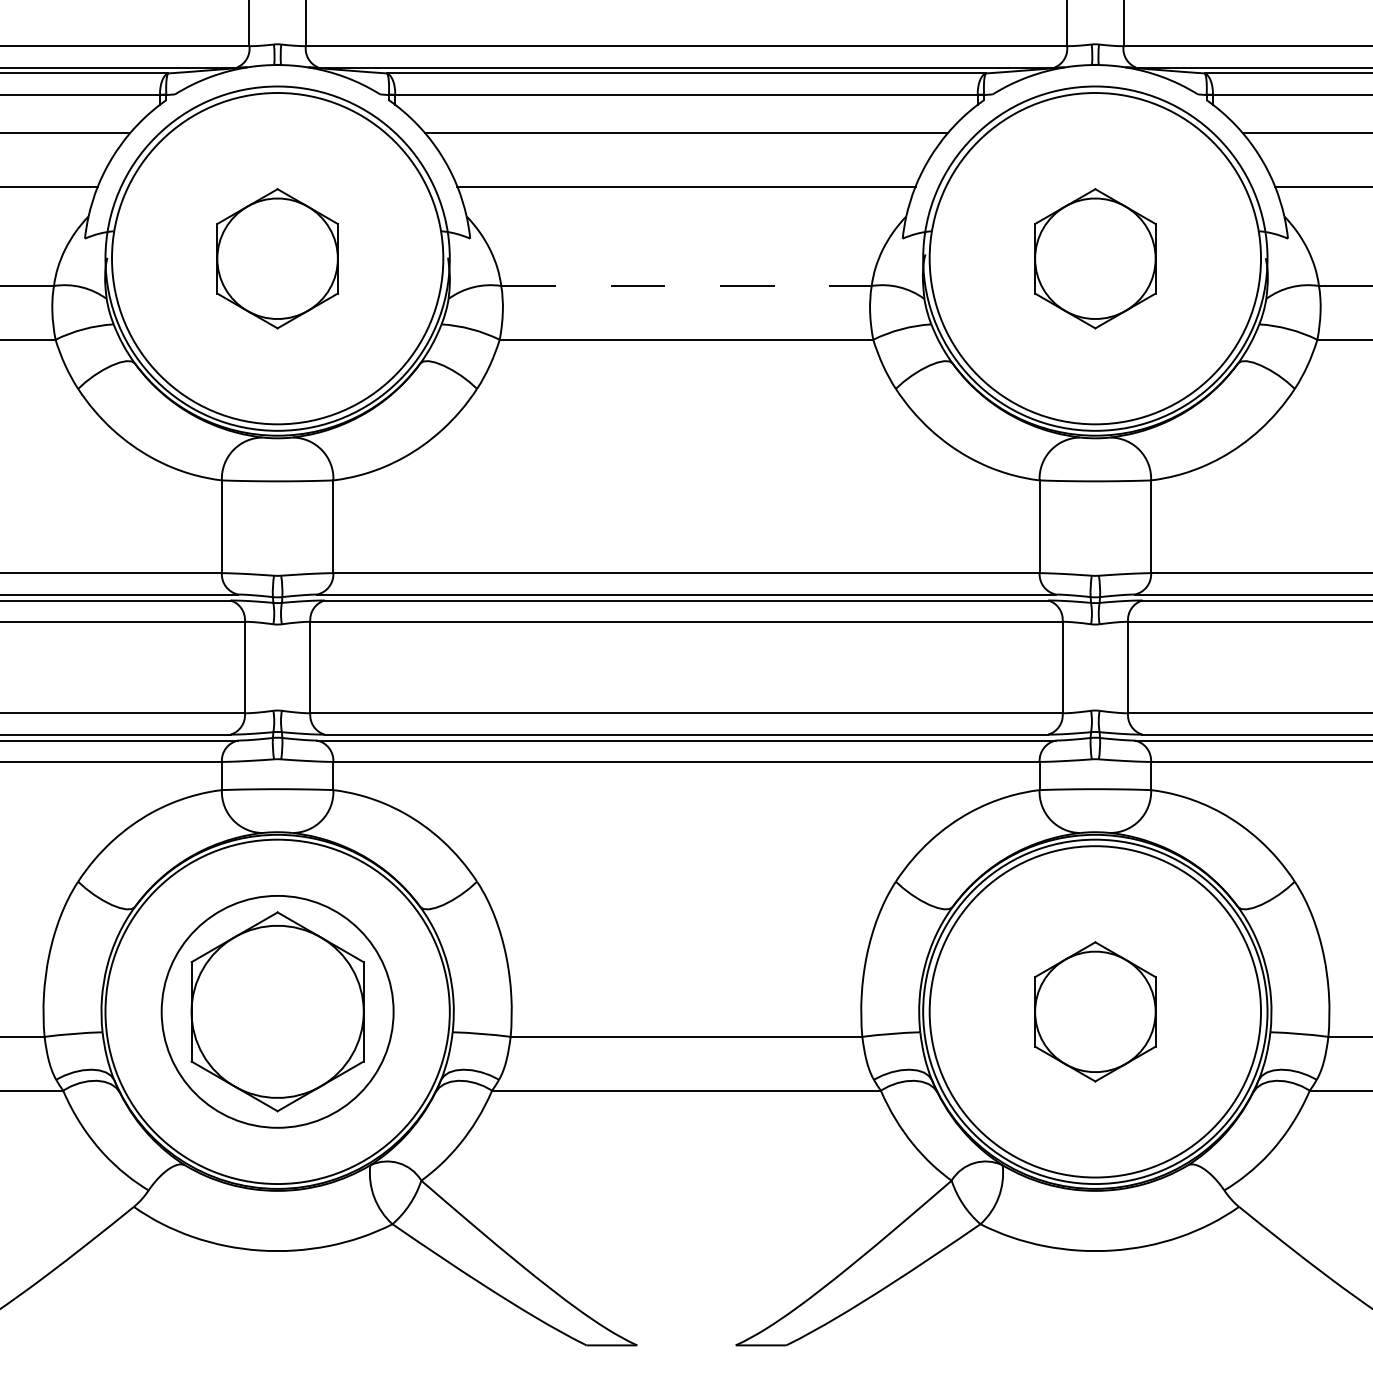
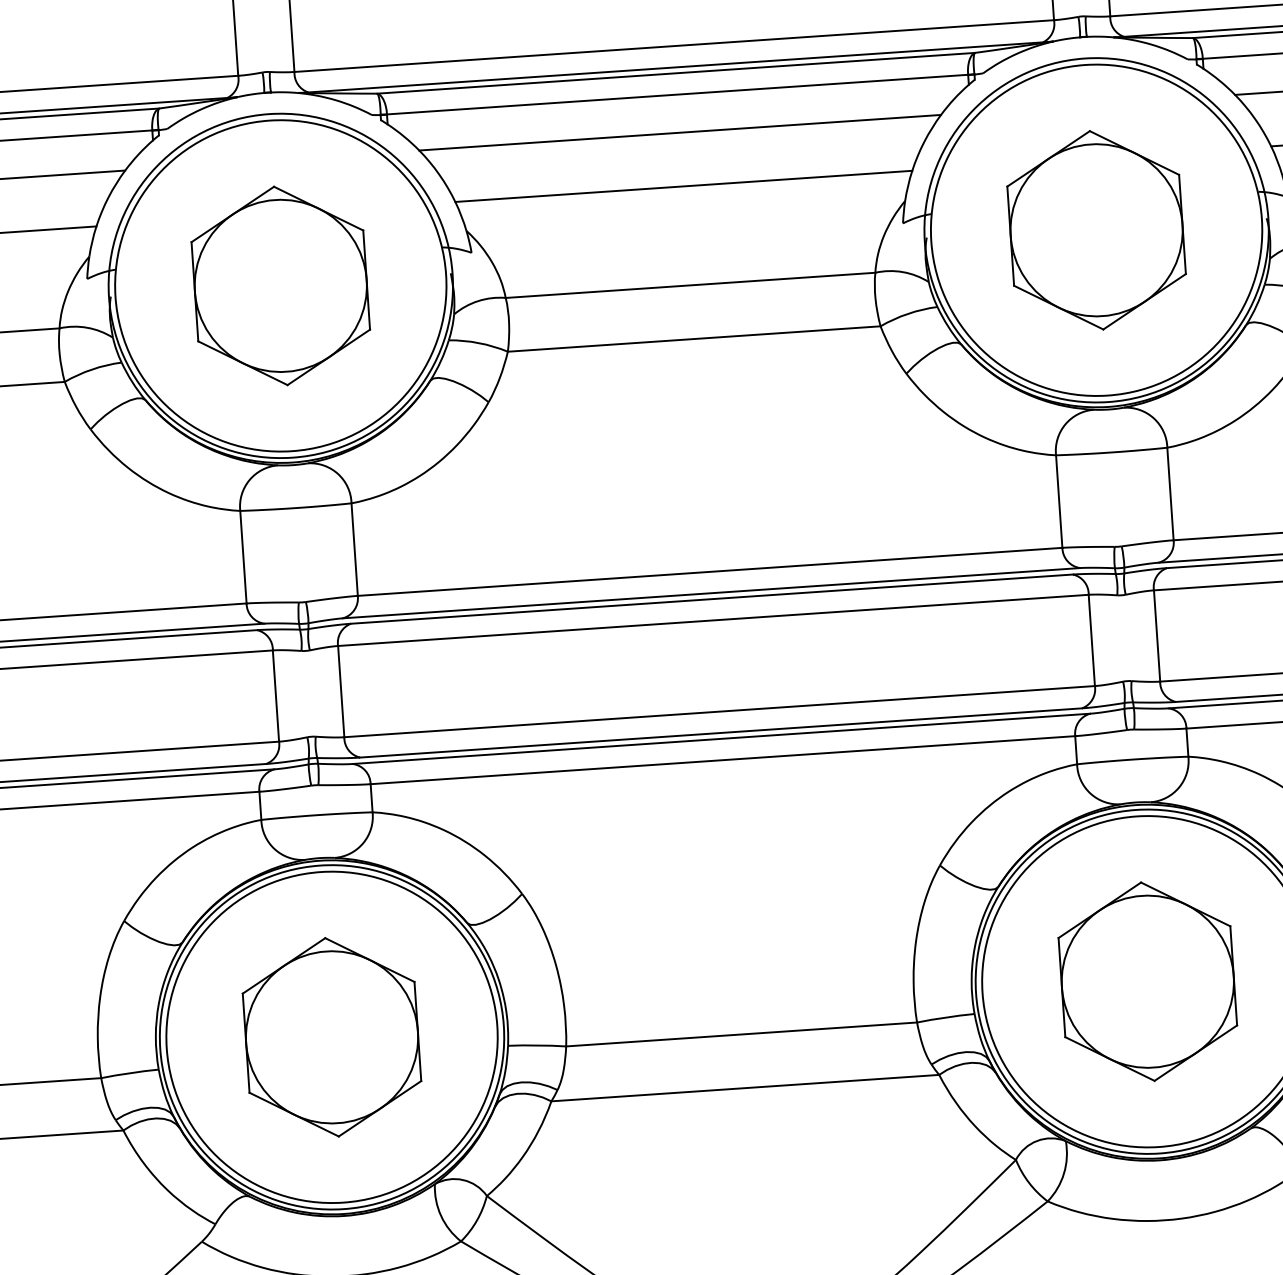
part: (277, 258) -> (280, 285), size x1.43
part: (1095, 258) -> (1096, 230), size x1.43
line: (686, 286) -> (690, 285), dashed -> solid
circle: (277, 1011) -> (331, 1037), size x1.43
part: (1095, 1011) -> (1147, 981), size x1.43

